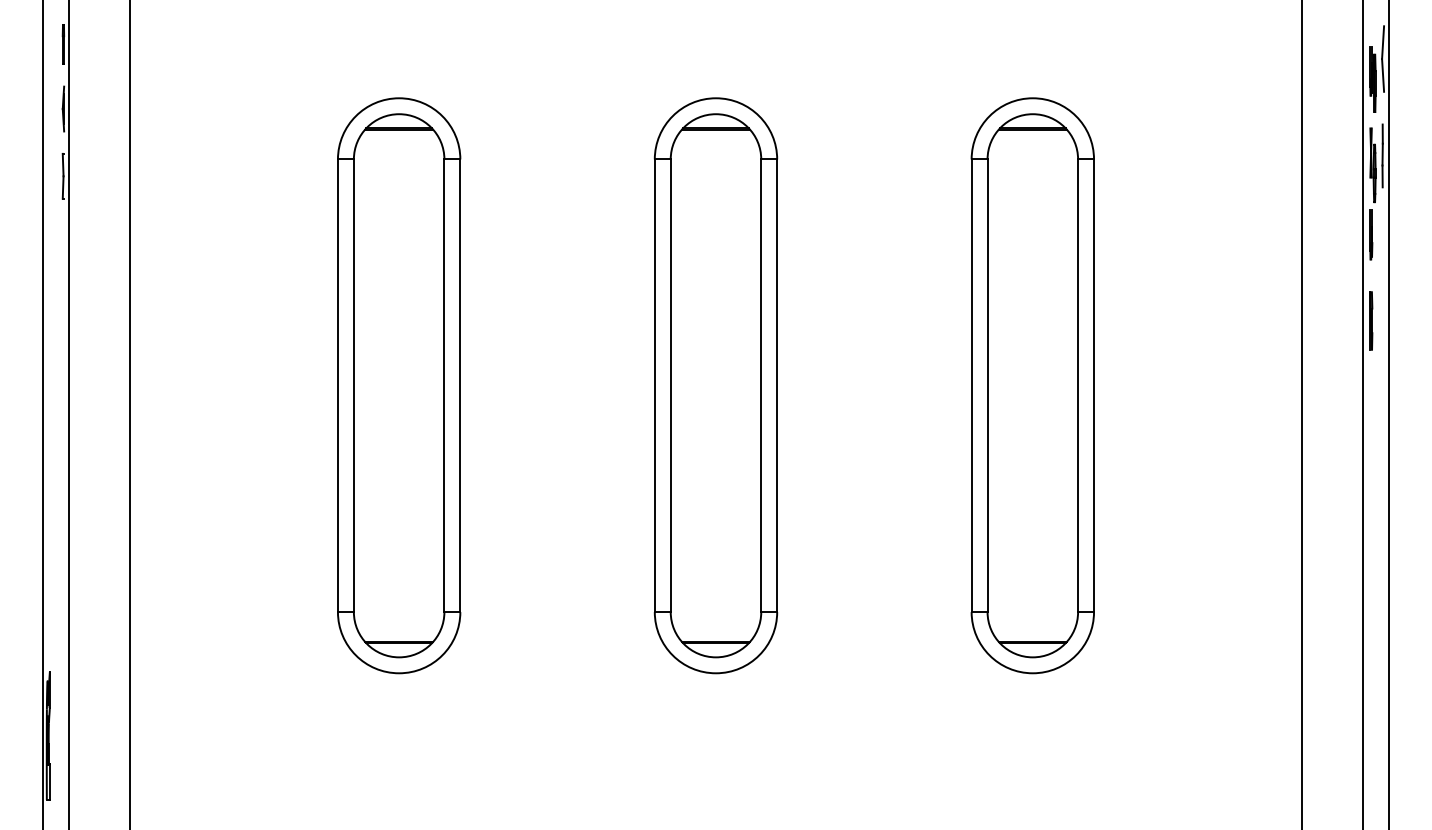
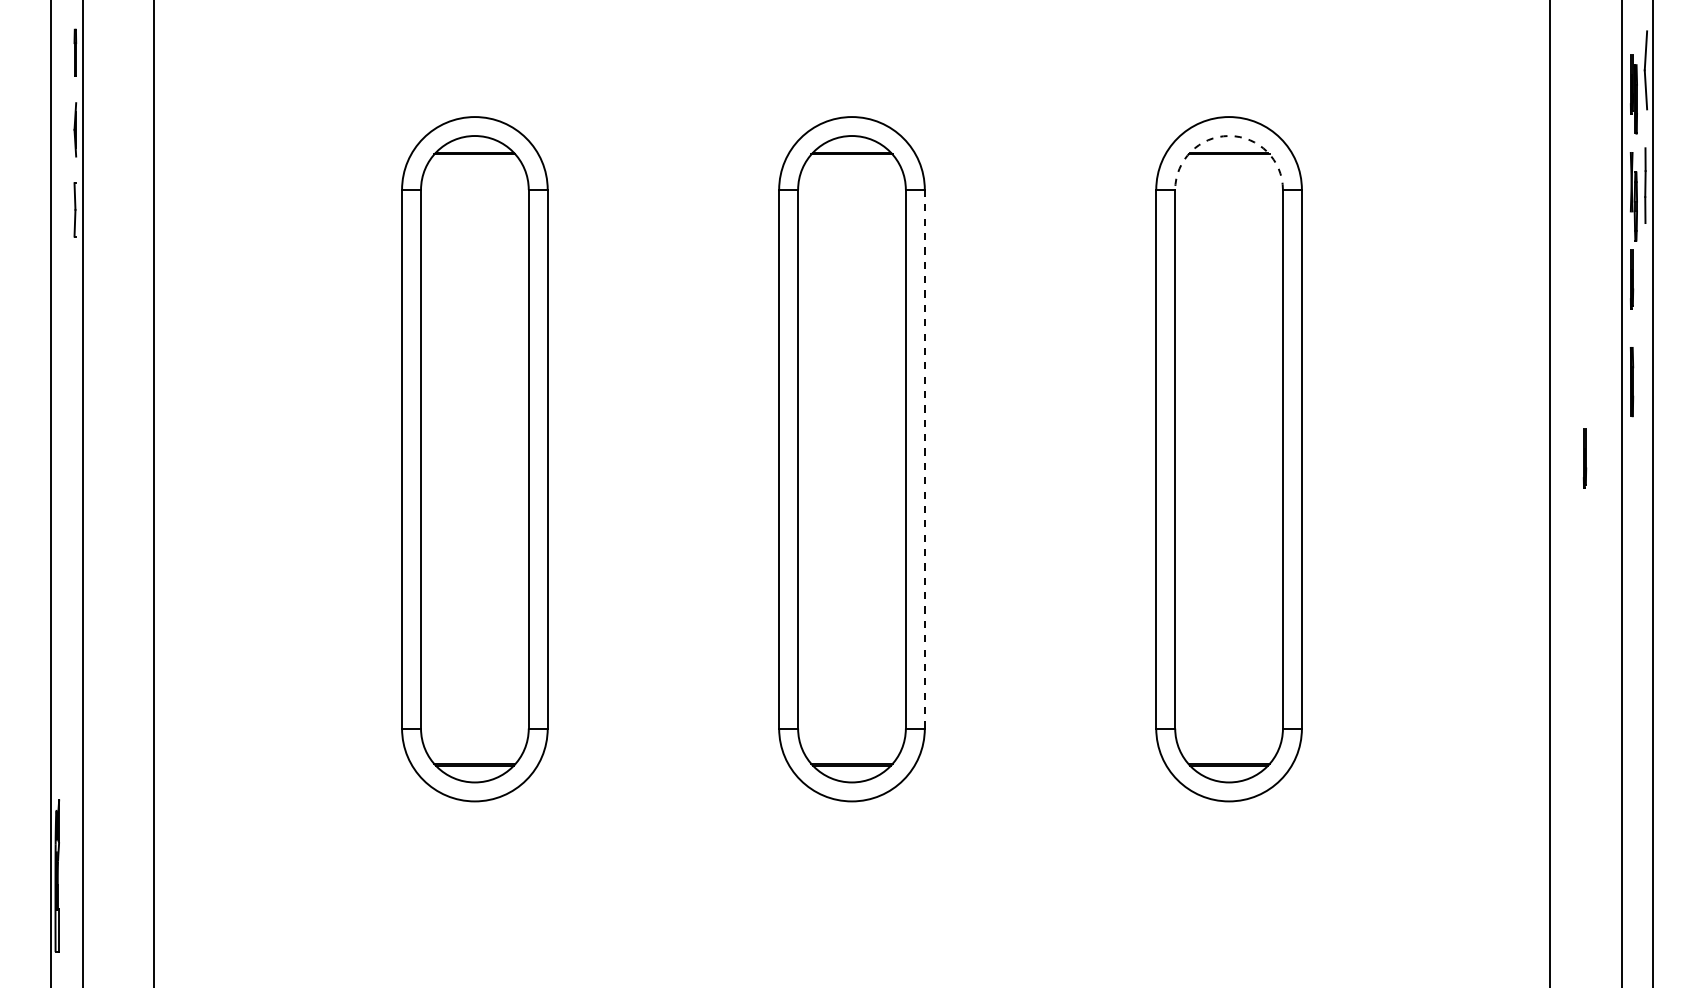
arc: (1033, 114) -> (1229, 136), solid -> dashed
line: (1332, 385) -> (1585, 458), added
line: (776, 386) -> (924, 459), solid -> dashed

